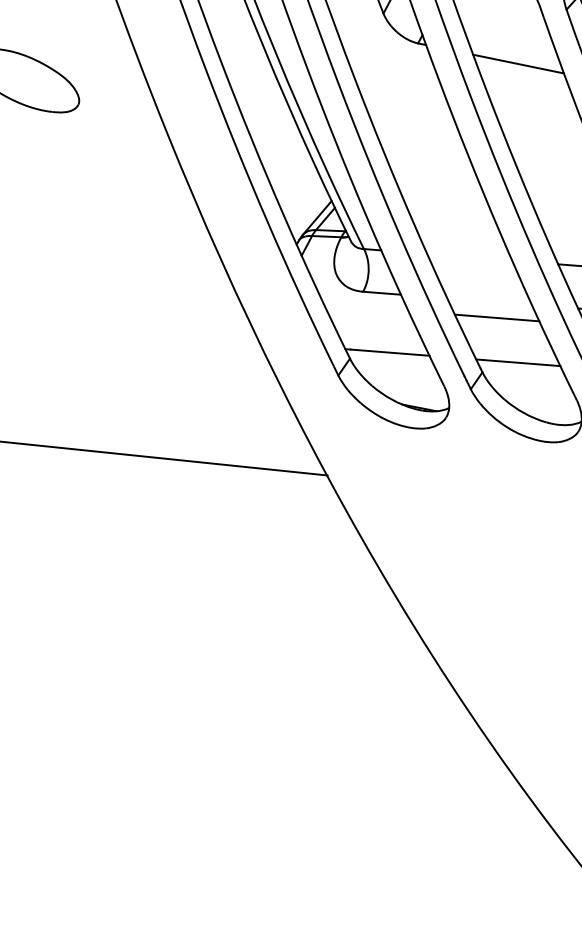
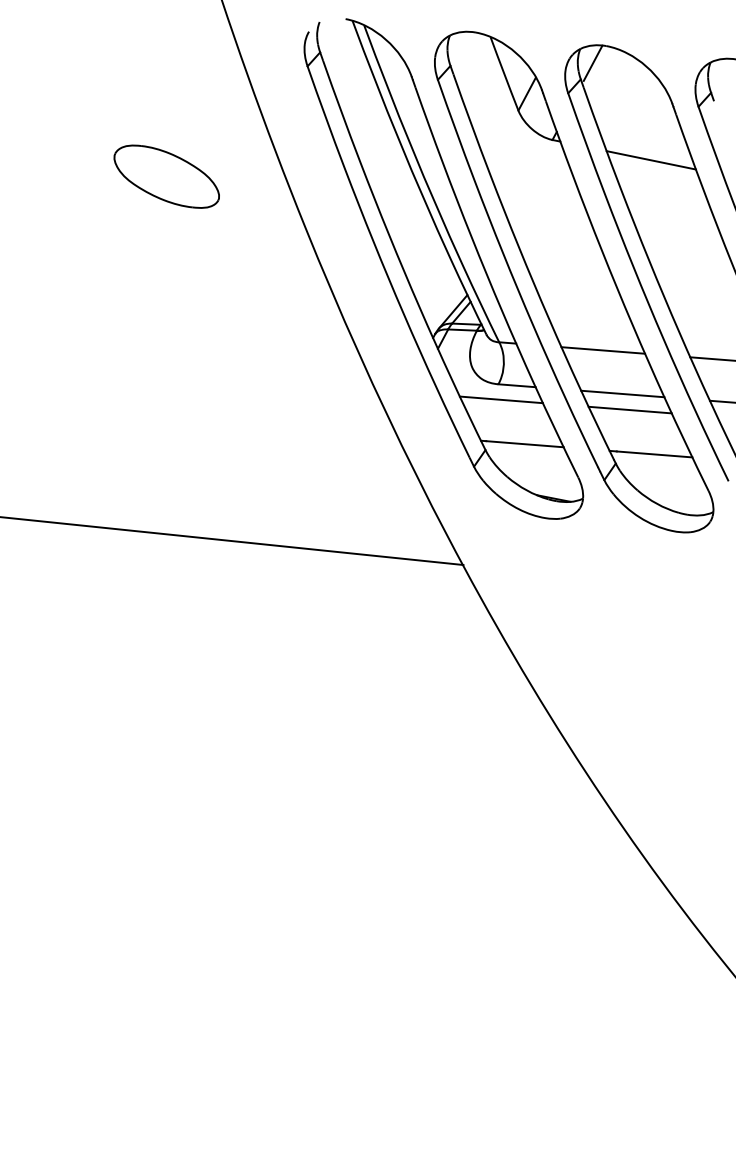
line: (469, 257) -> (603, 350), added
line: (489, 301) -> (622, 393), added
line: (365, 307) -> (500, 399), added

